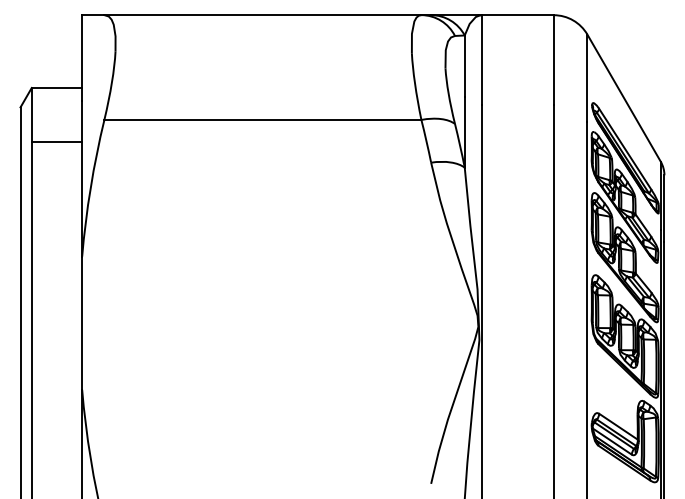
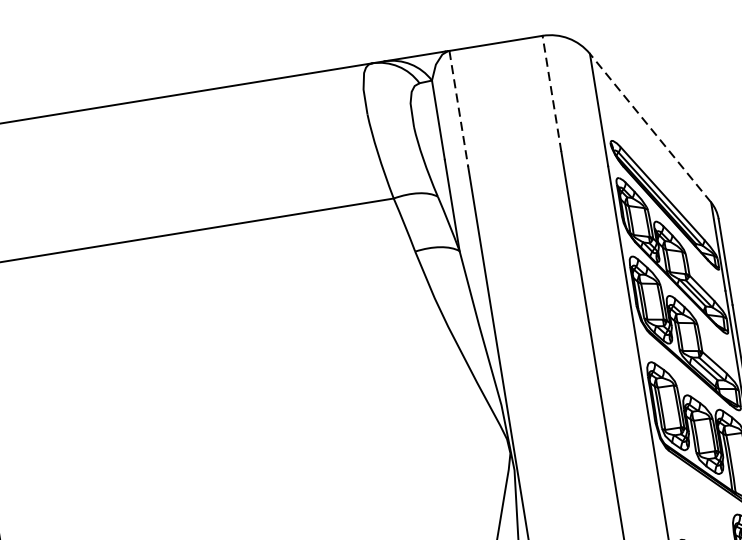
line: (481, 60) -> (458, 109), solid -> dashed
line: (553, 60) -> (551, 94), solid -> dashed
line: (623, 97) -> (649, 127), solid -> dashed

